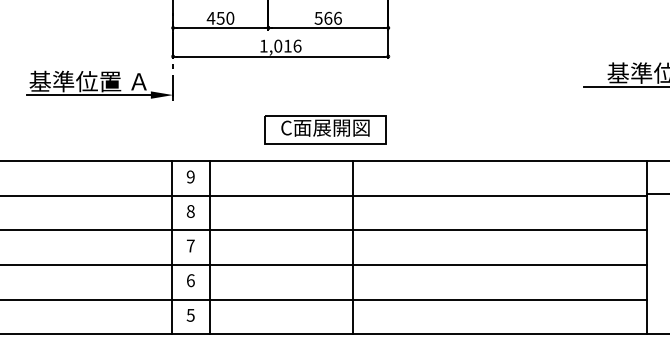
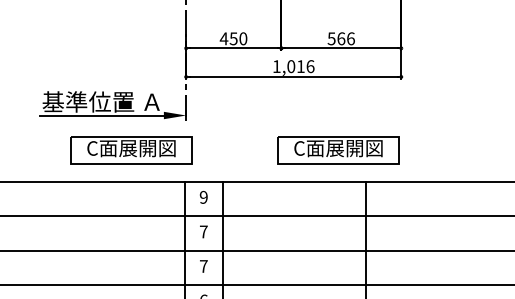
part: (118, 129) -> (131, 149), added
text: (190, 211) -> (203, 231), 8 -> 7

